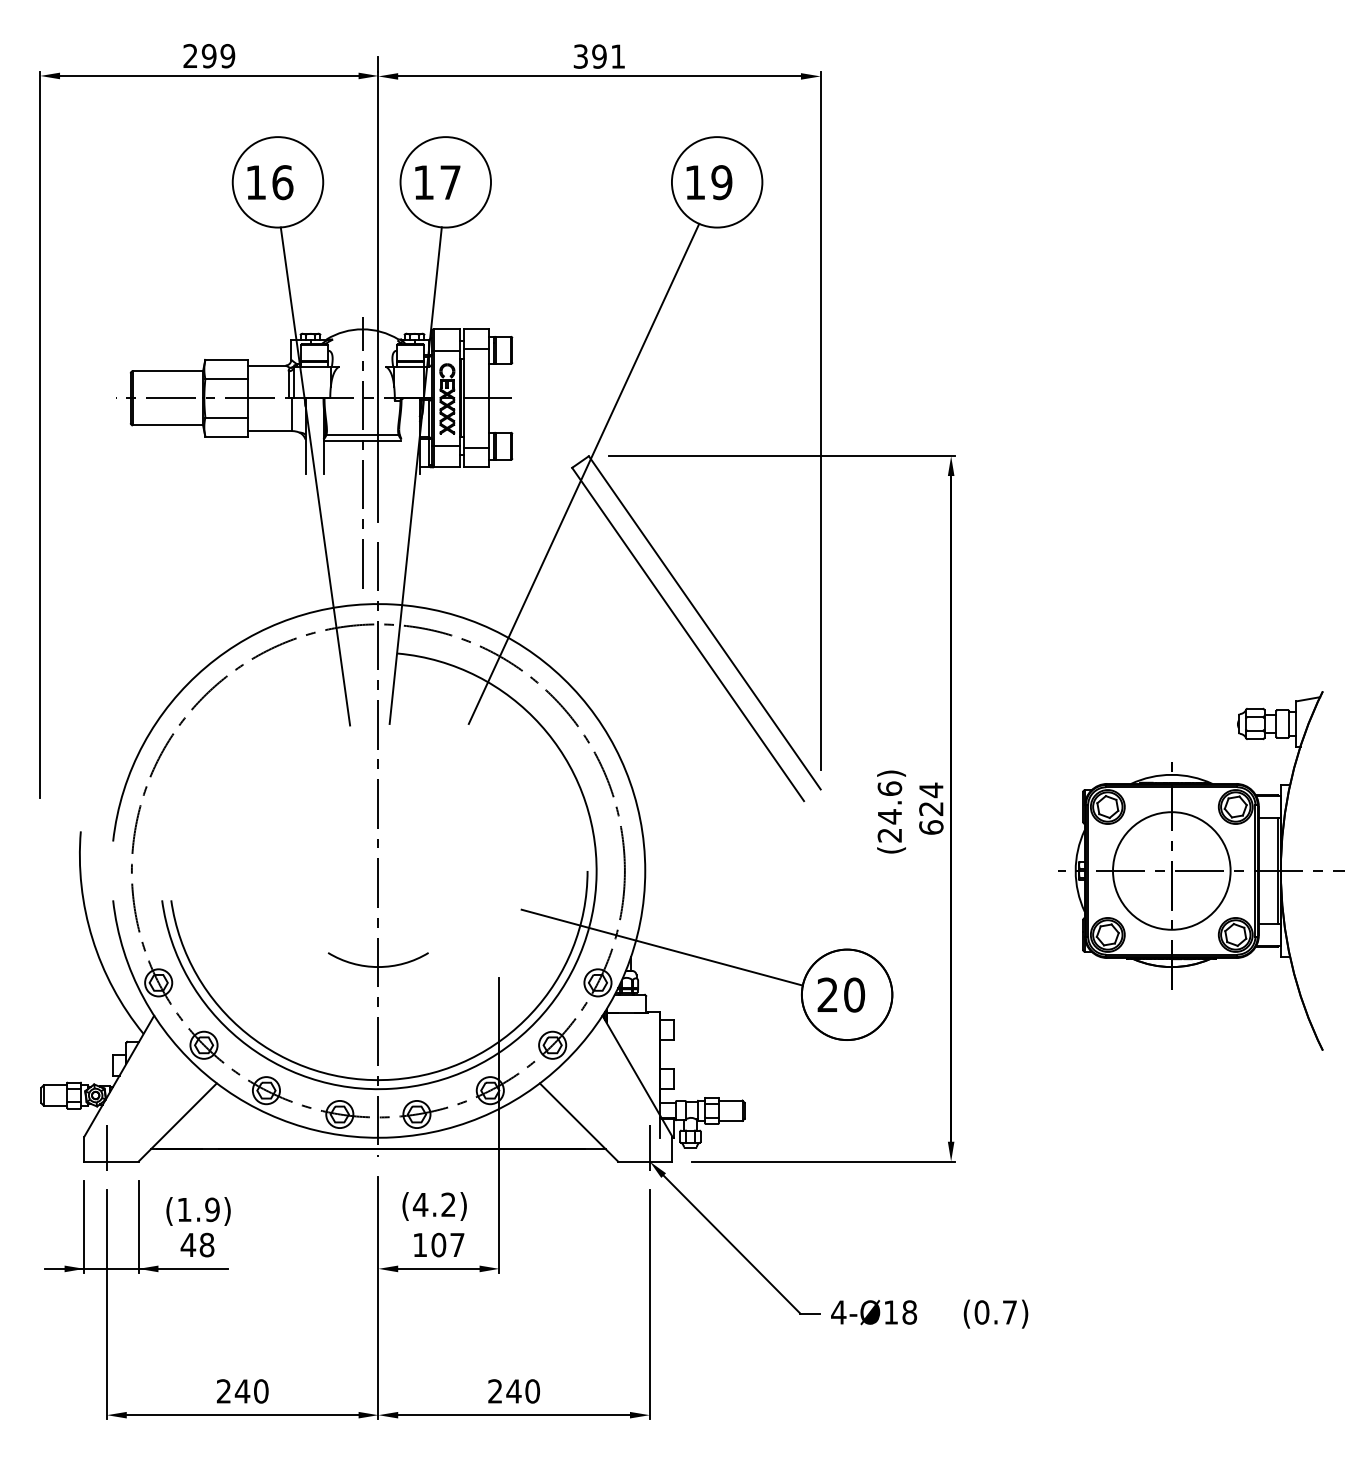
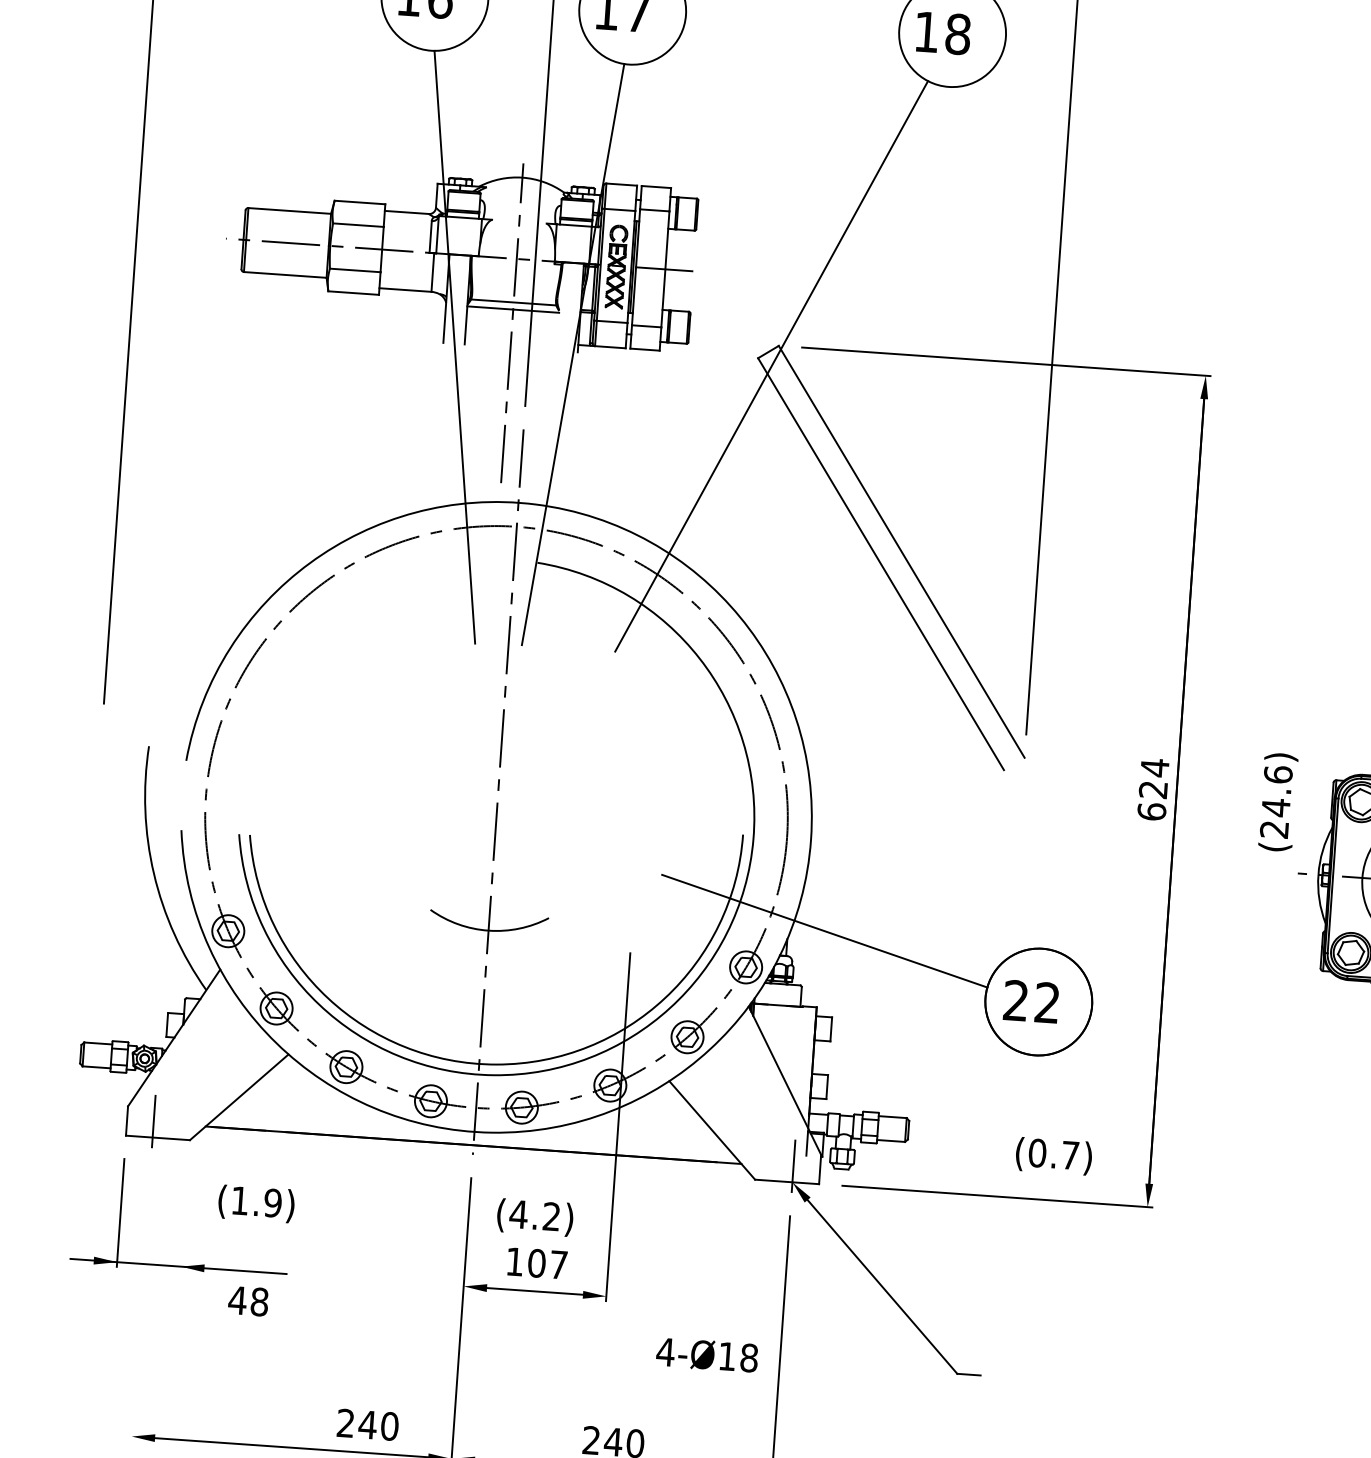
text: (721, 182) -> (957, 34), 19 -> 18
text: (891, 811) -> (1278, 801), moved
text: (854, 994) -> (1047, 1002), 20 -> 22
line: (138, 1226) -> (184, 1216), removed
text: (197, 1244) -> (248, 1300), moved
line: (107, 1304) -> (141, 1306), removed
text: (874, 1312) -> (707, 1355), moved
text: (995, 1313) -> (1053, 1155), moved
text: (242, 1391) -> (367, 1424), moved

